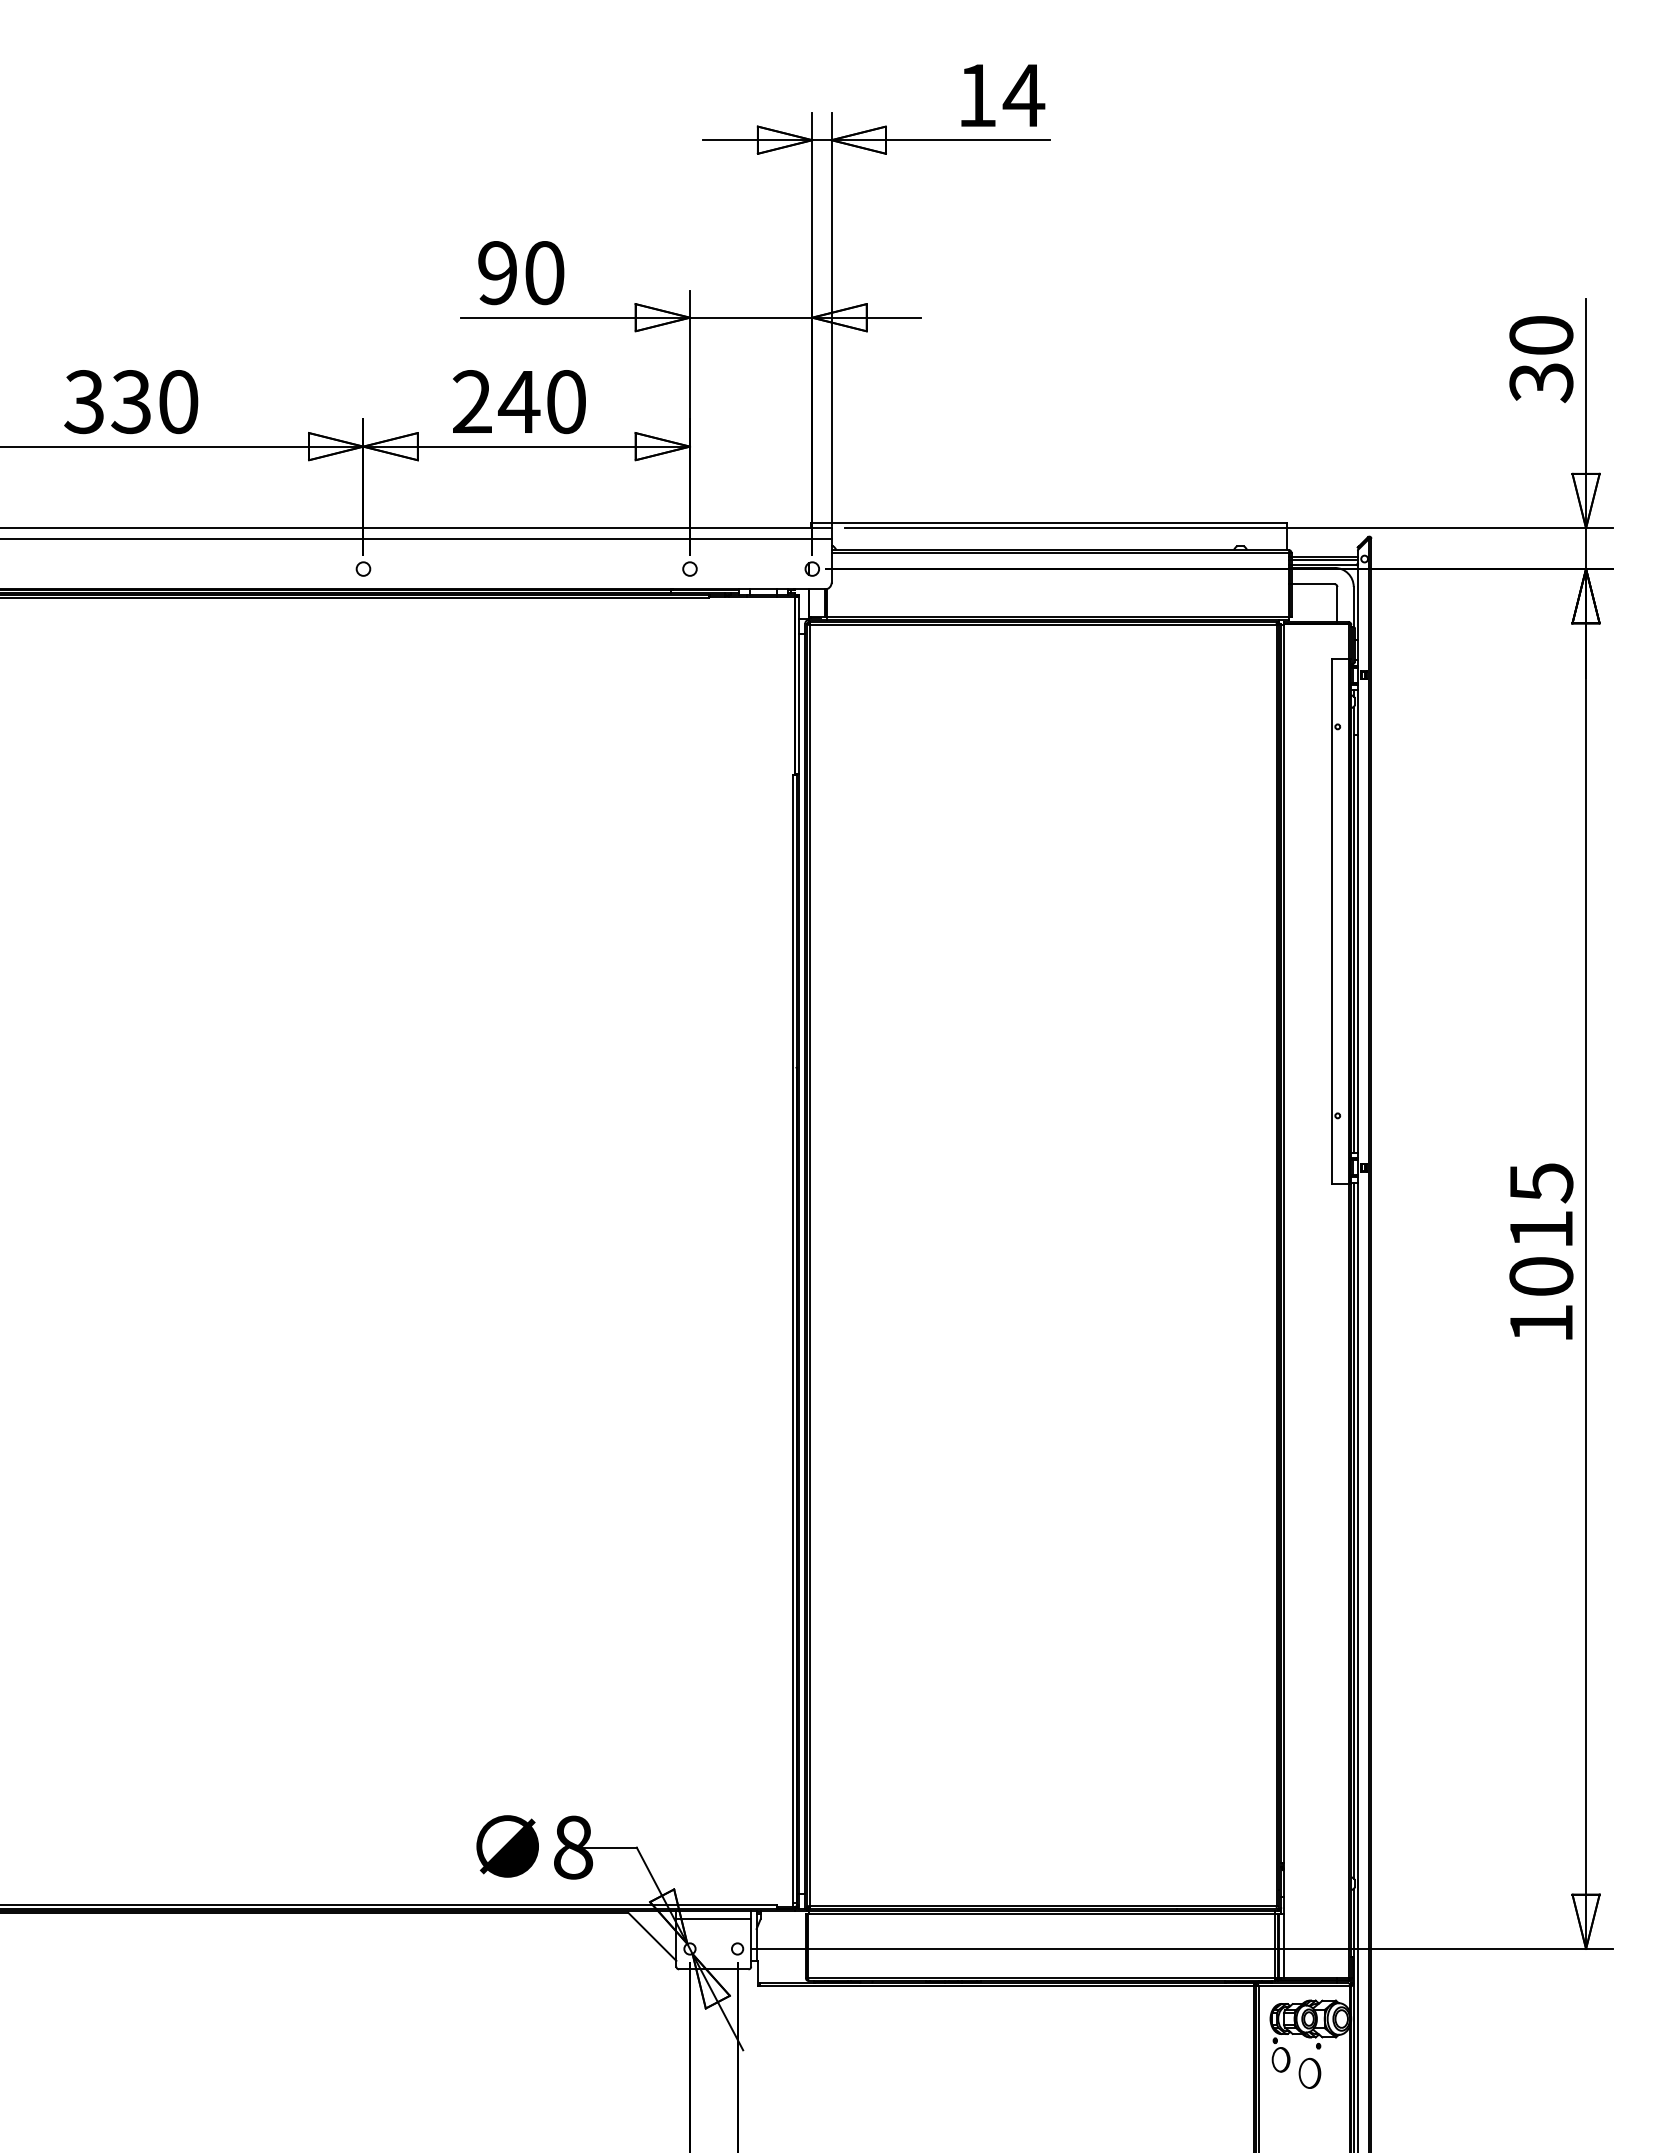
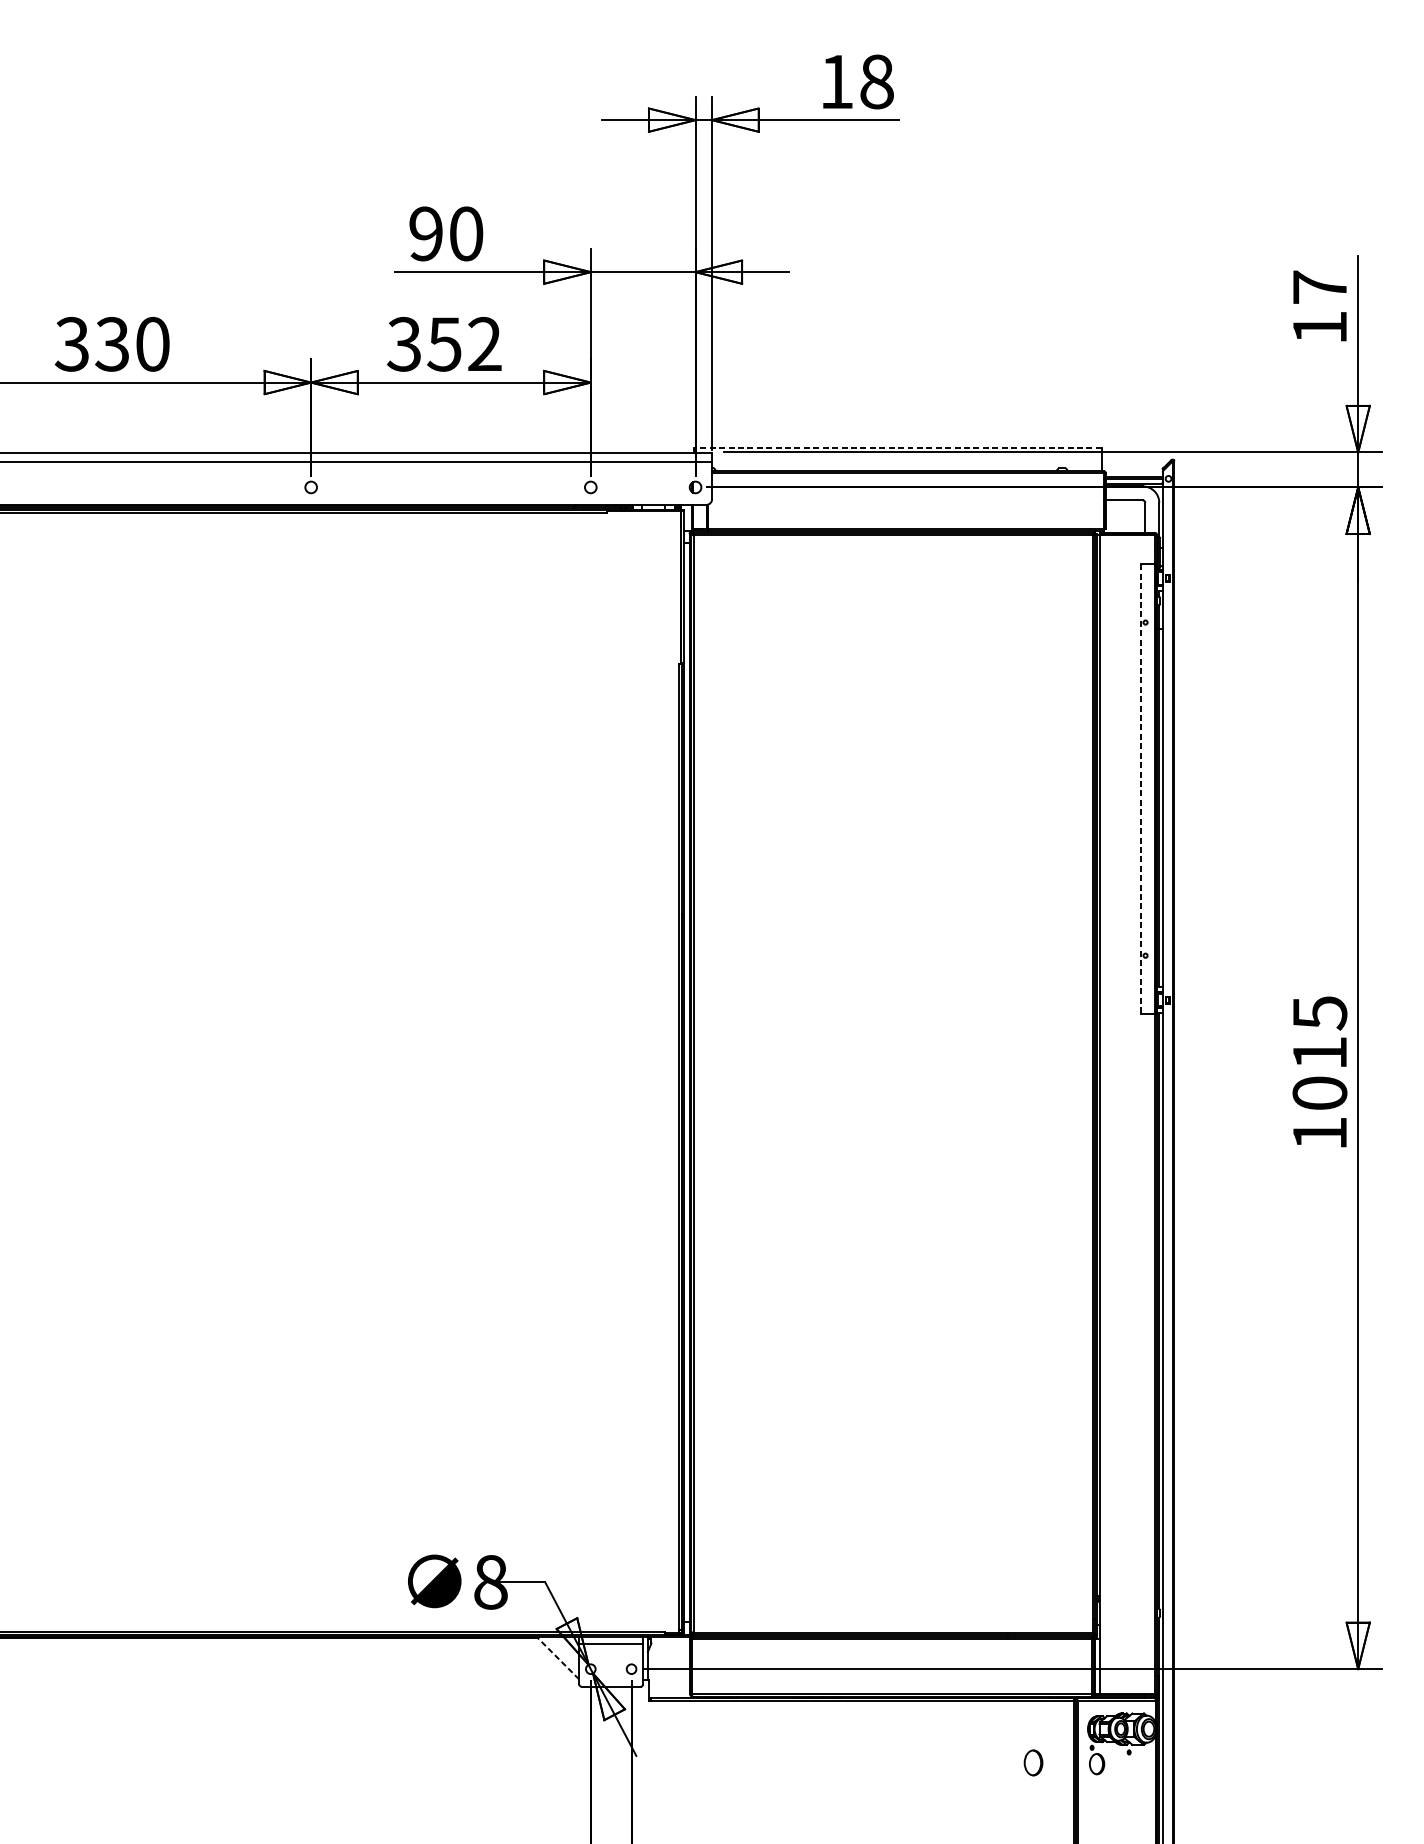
text: (1023, 95) -> (876, 81), 14 -> 18
text: (1541, 358) -> (1320, 307), 30 -> 17
text: (518, 402) -> (443, 344), 240 -> 352
line: (1048, 522) -> (897, 447), solid -> dashed
line: (1332, 921) -> (1141, 789), solid -> dashed
line: (652, 1936) -> (558, 1658), solid -> dashed
part: (1309, 2072) -> (1033, 1762), moved

